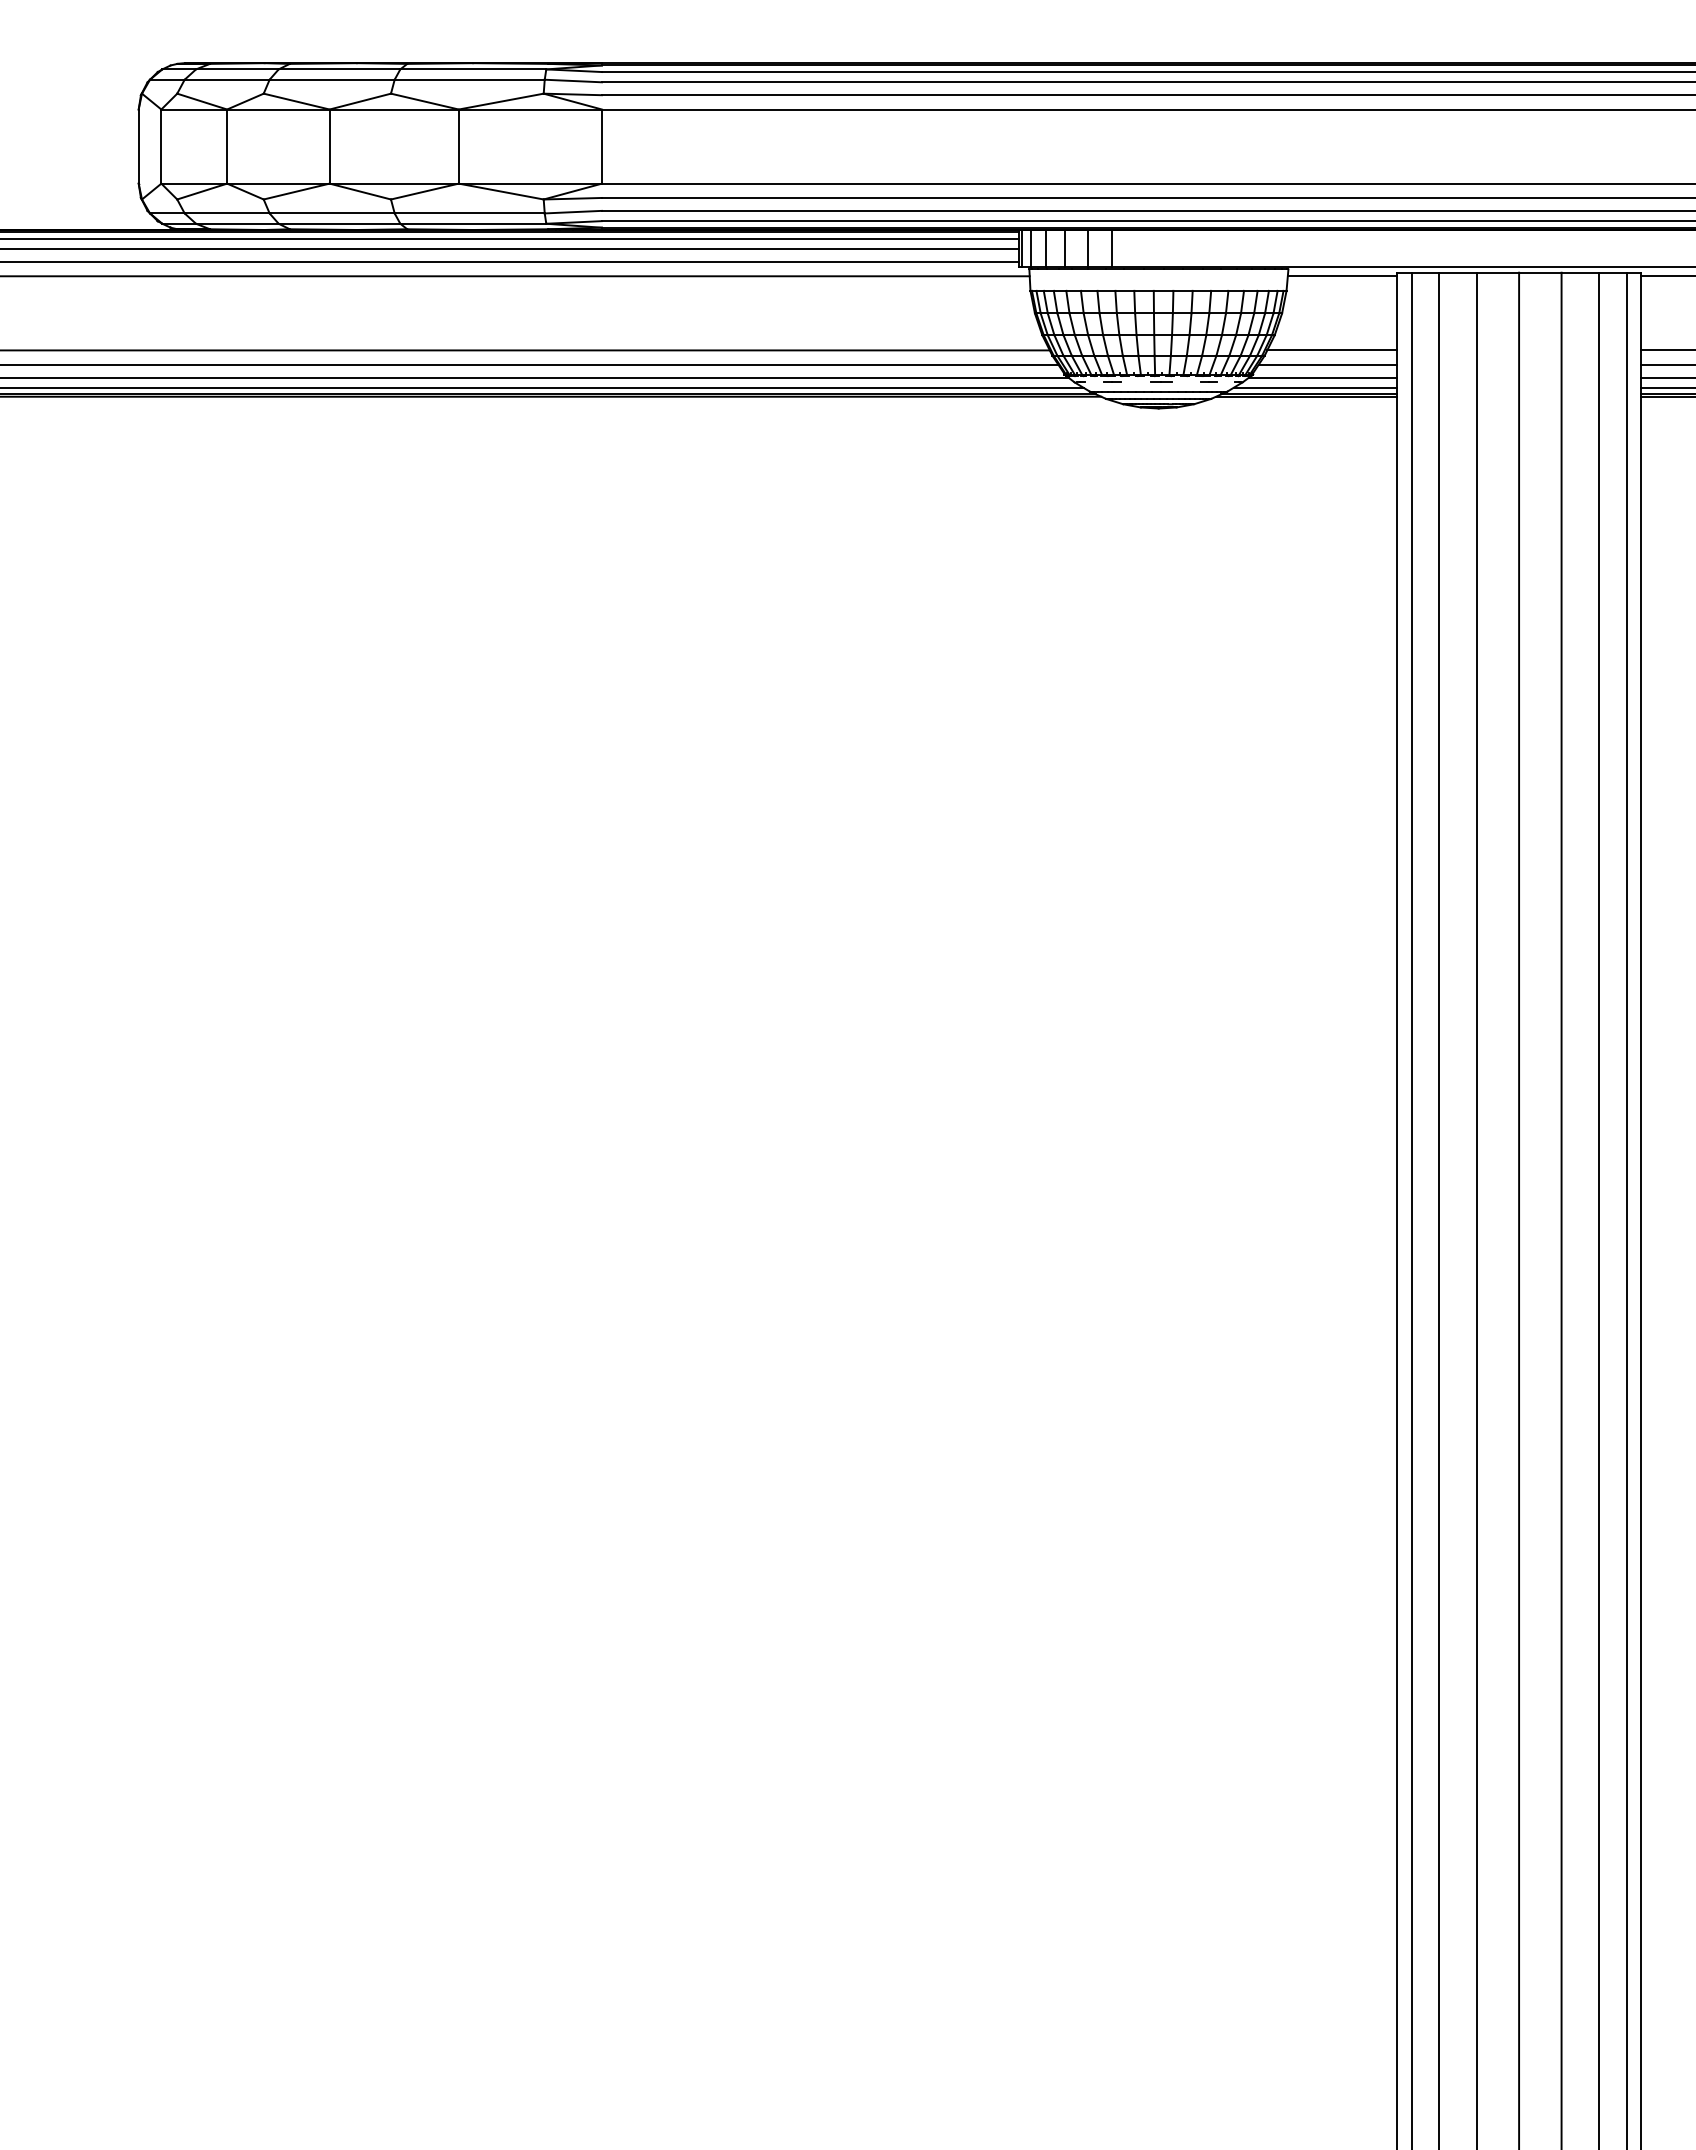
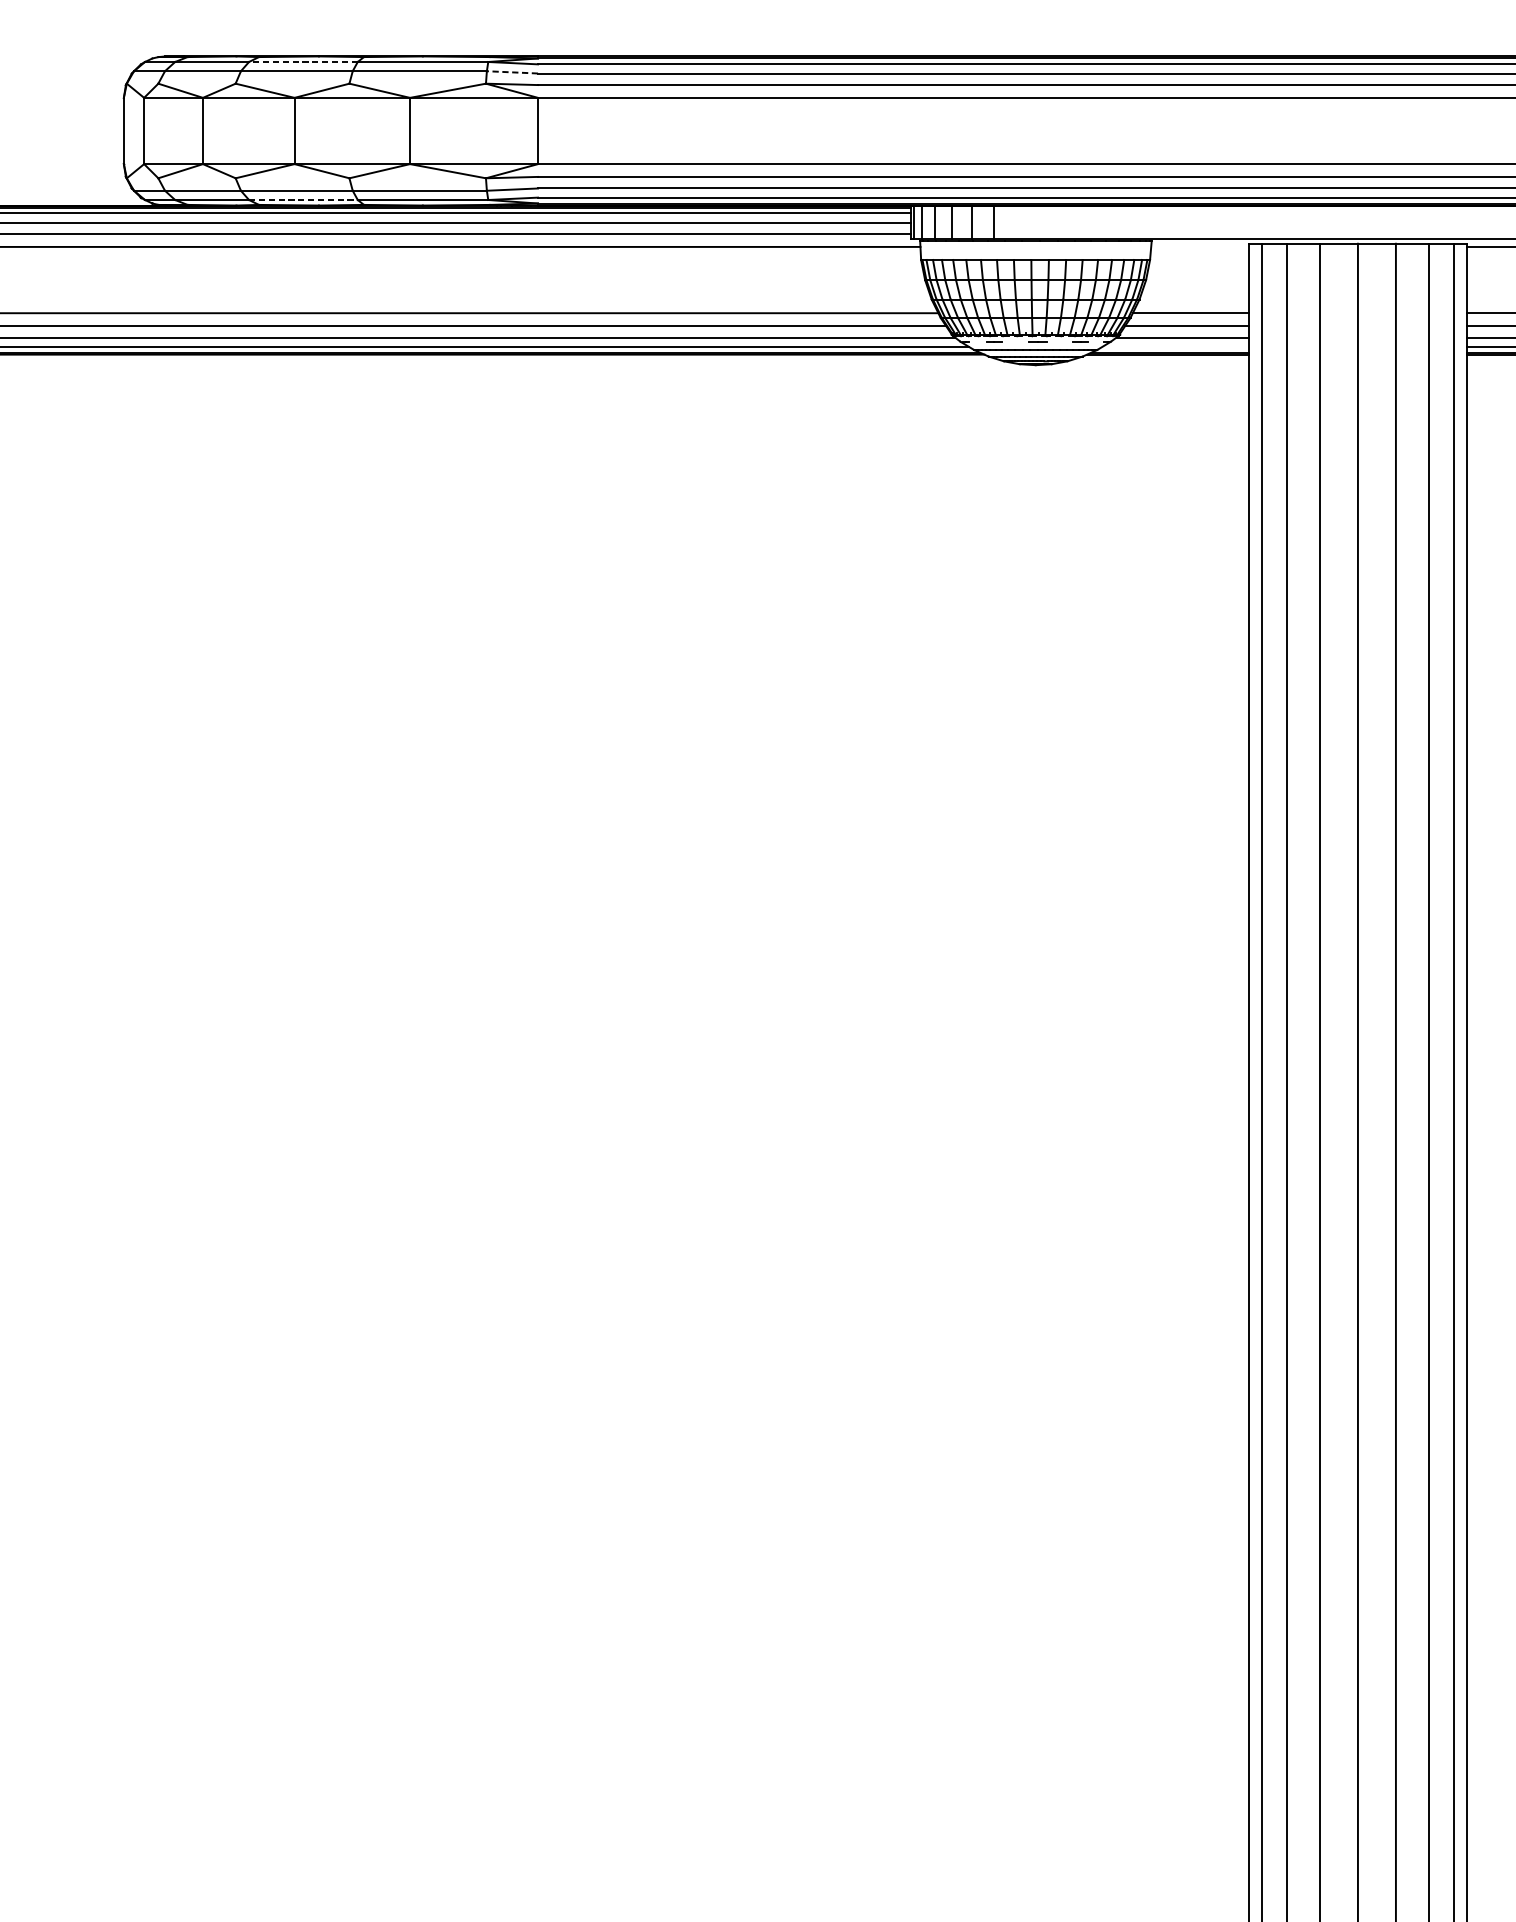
line: (339, 69) -> (303, 62), solid -> dashed
line: (573, 81) -> (512, 72), solid -> dashed
line: (339, 223) -> (303, 199), solid -> dashed
line: (1341, 276) -> (1199, 247), removed
line: (1314, 387) -> (1175, 346), removed

